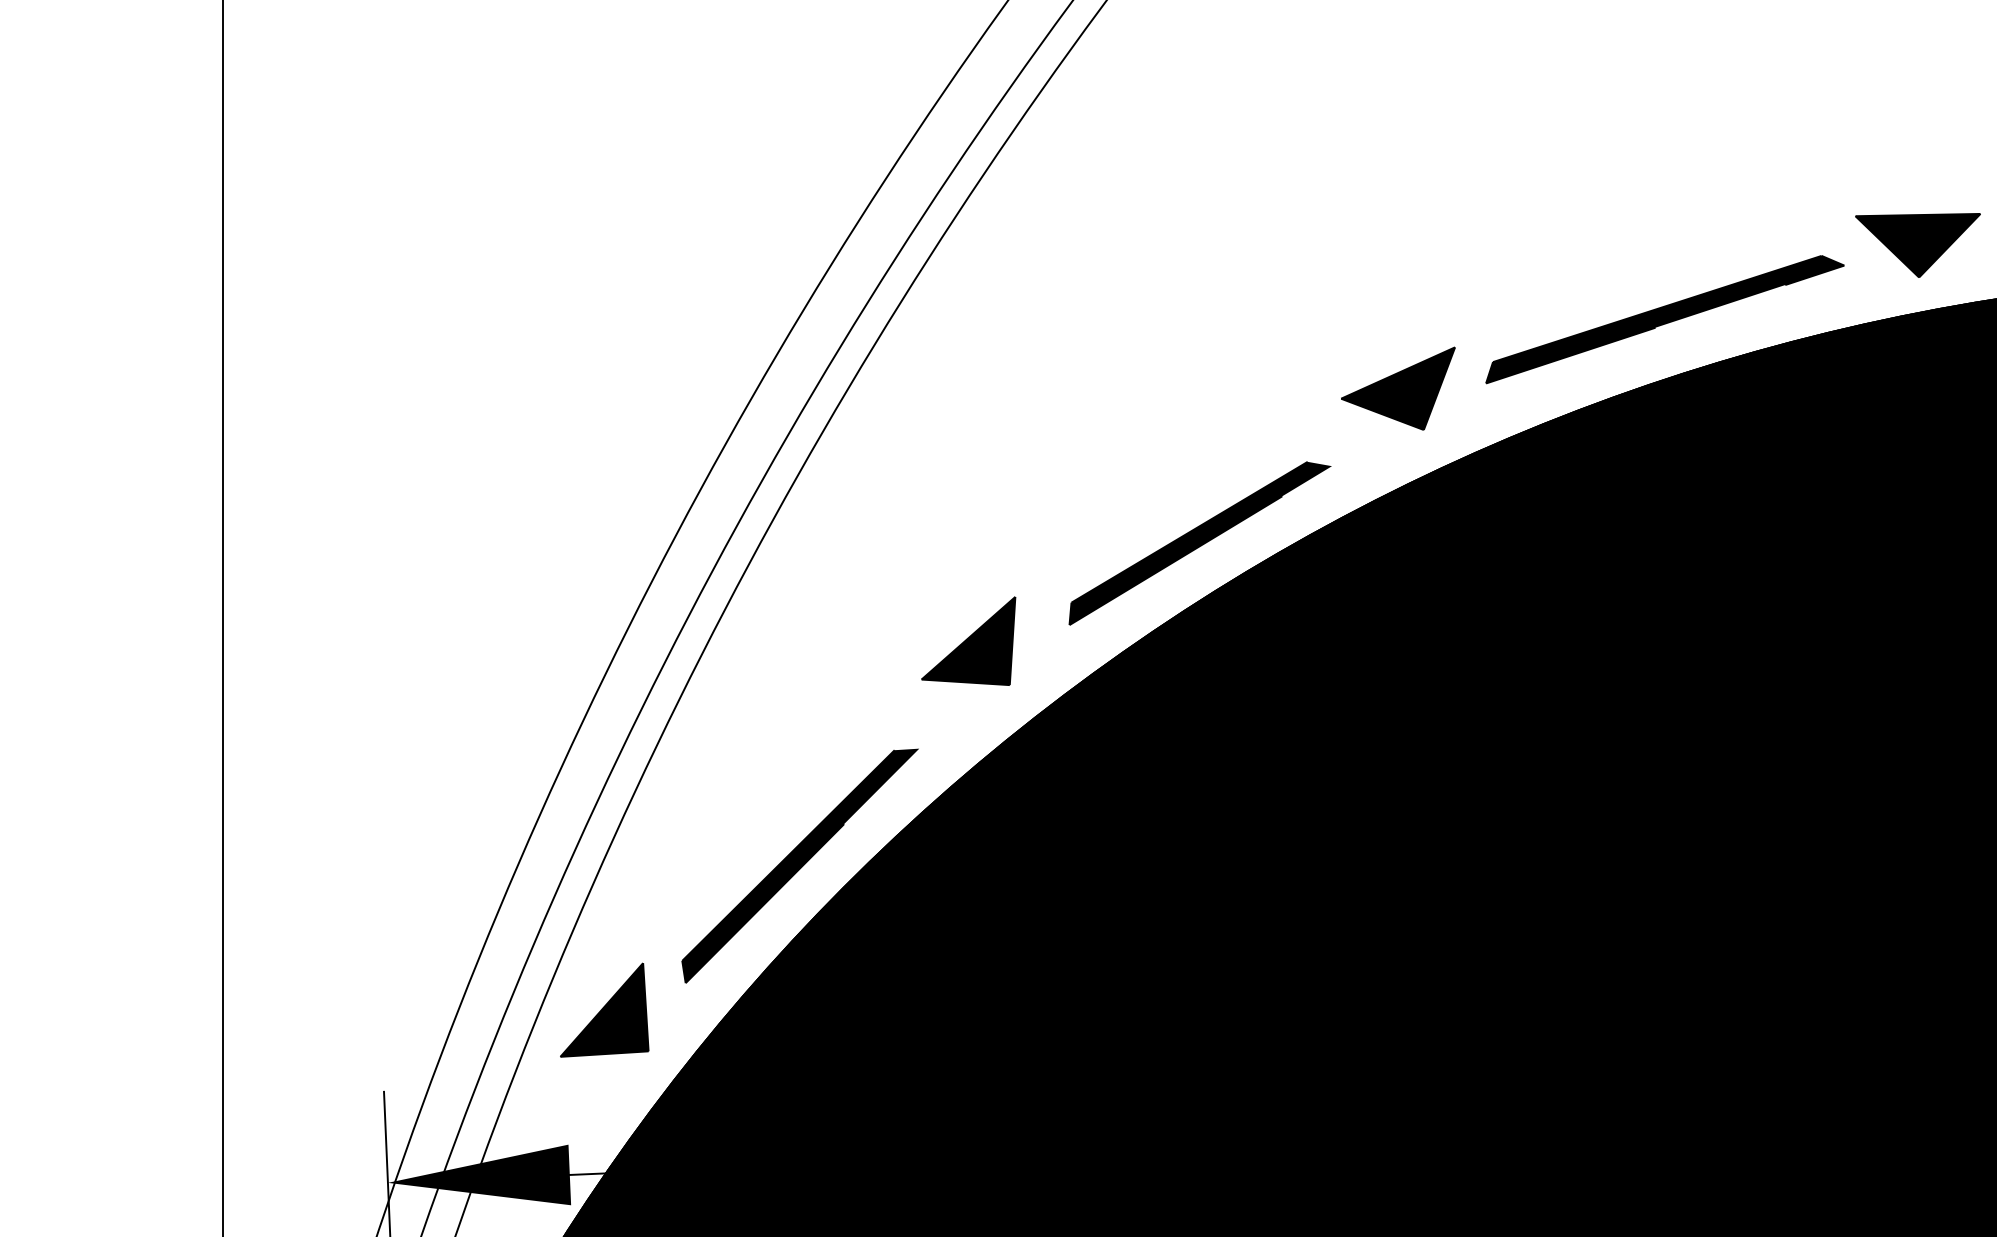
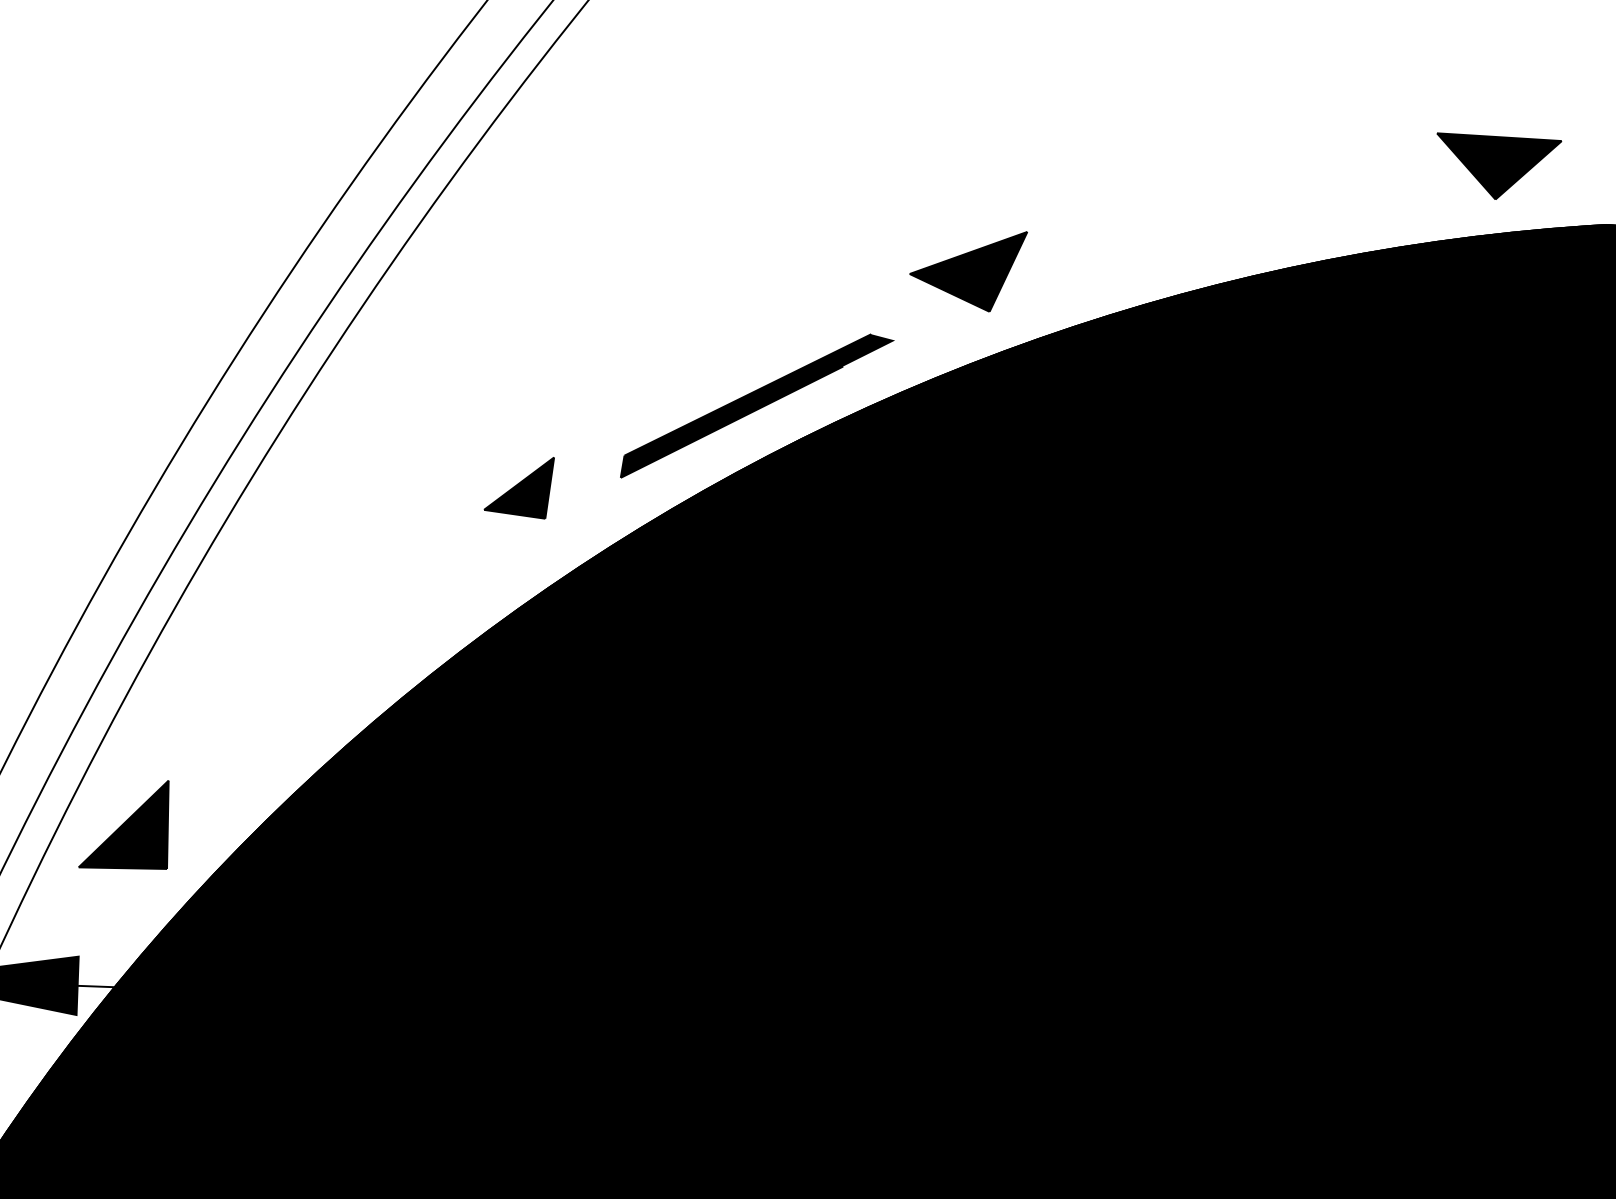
part: (1664, 319) -> (1238, 220), removed
part: (968, 640) -> (518, 485), size x0.7
part: (799, 865) -> (332, 695), removed

